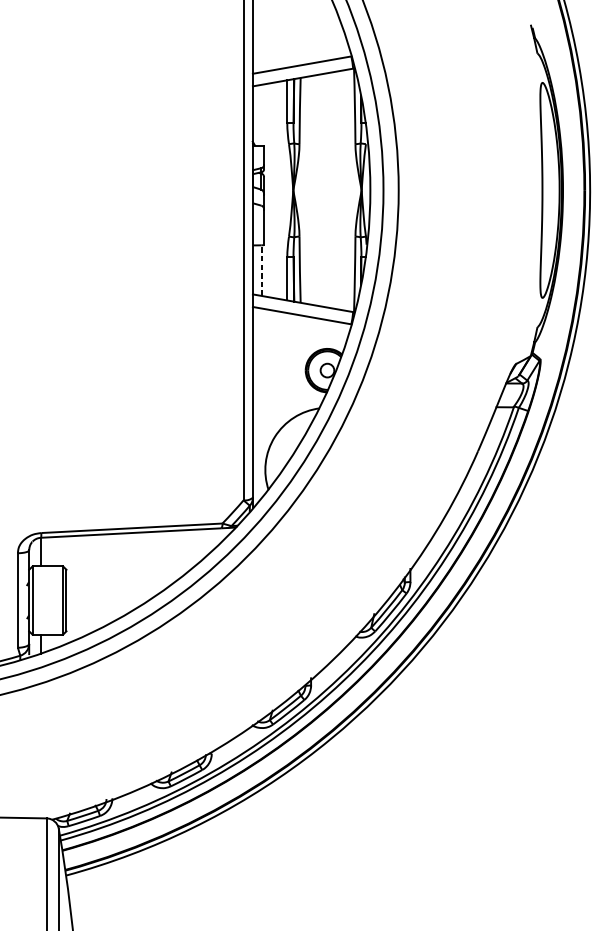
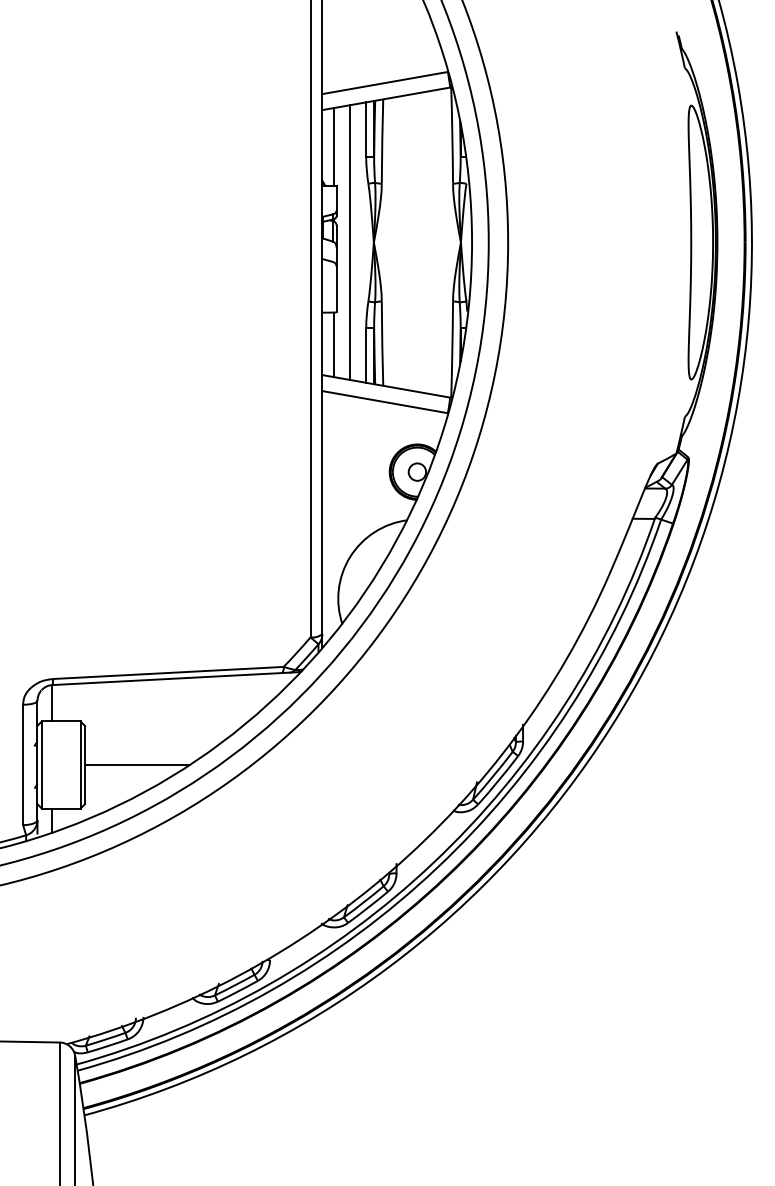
line: (261, 115) -> (333, 147), added
line: (274, 190) -> (349, 242), added
line: (261, 270) -> (333, 344), dashed -> solid
line: (106, 600) -> (136, 765), added

